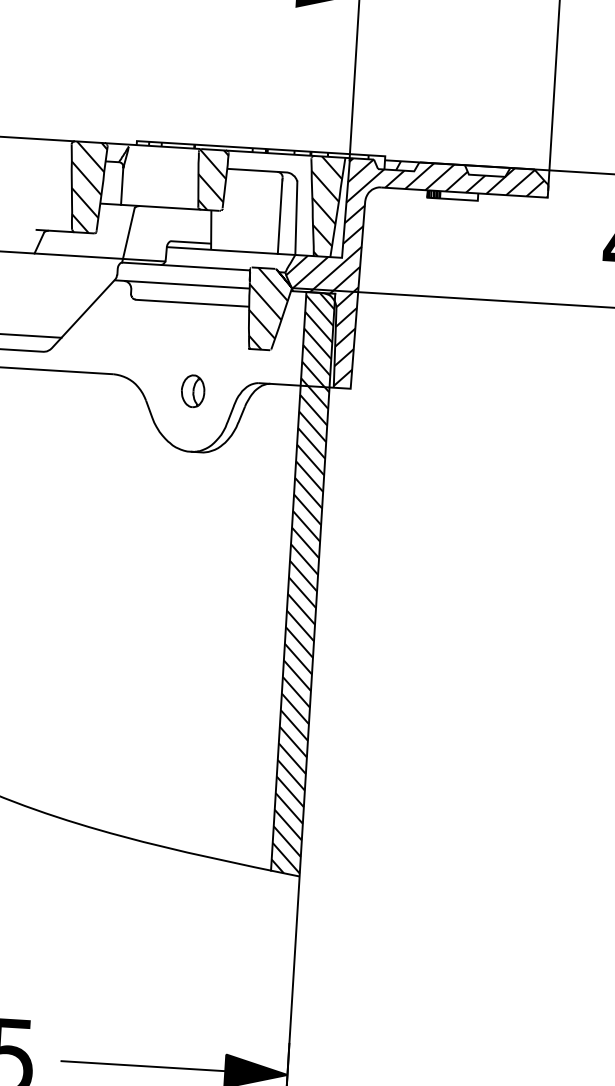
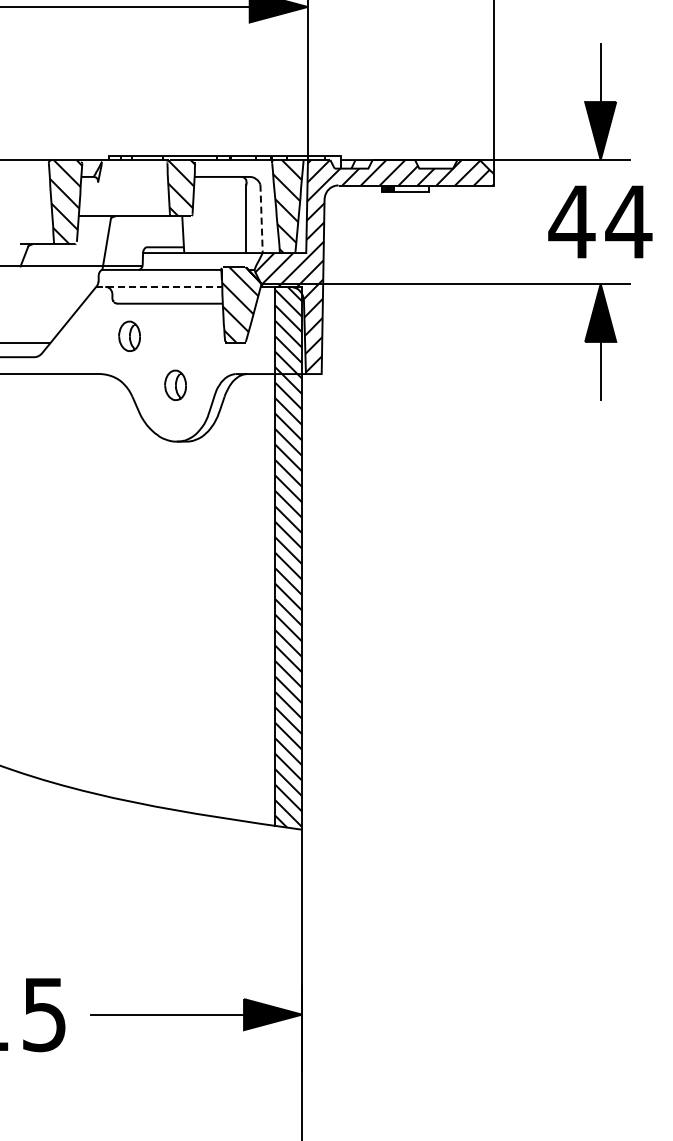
line: (122, 186) -> (98, 199), removed
line: (296, 218) -> (261, 219), solid -> dashed
line: (182, 284) -> (159, 286), solid -> dashed
part: (146, 334) -> (129, 335), added

